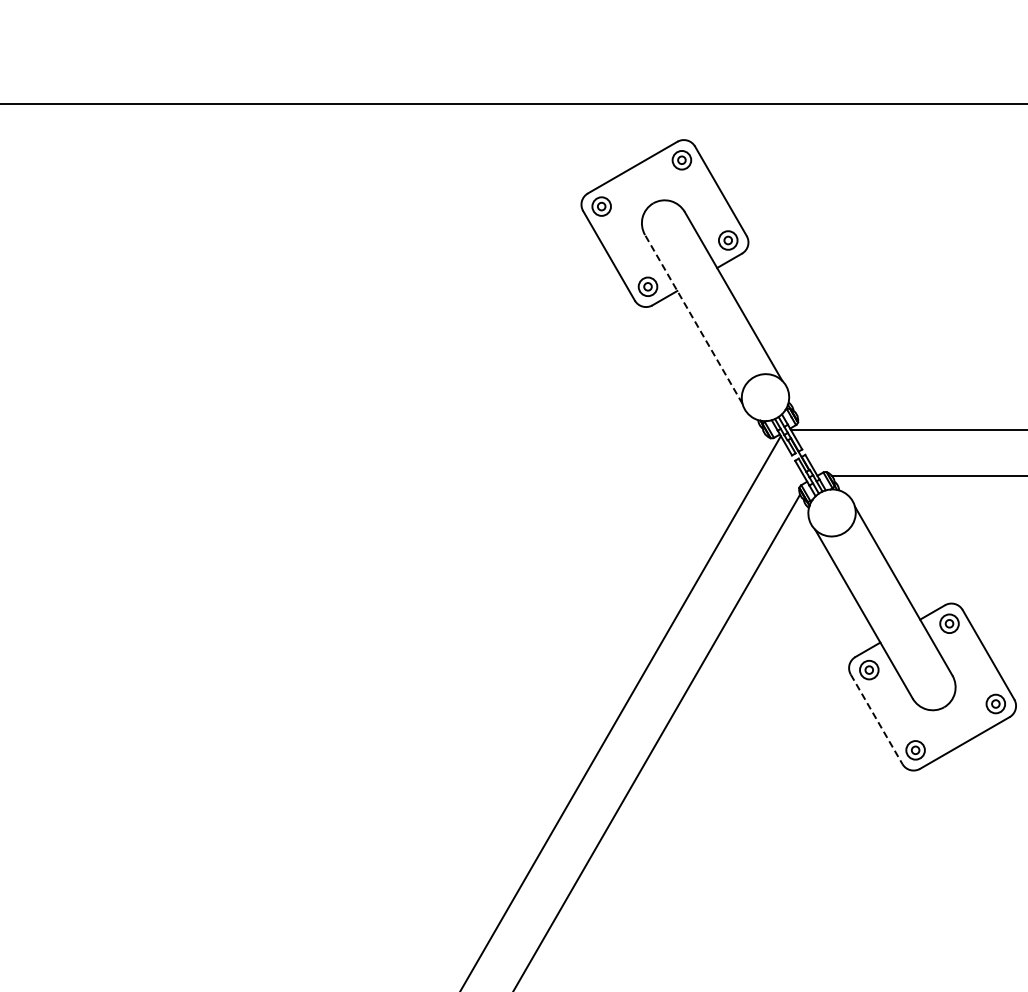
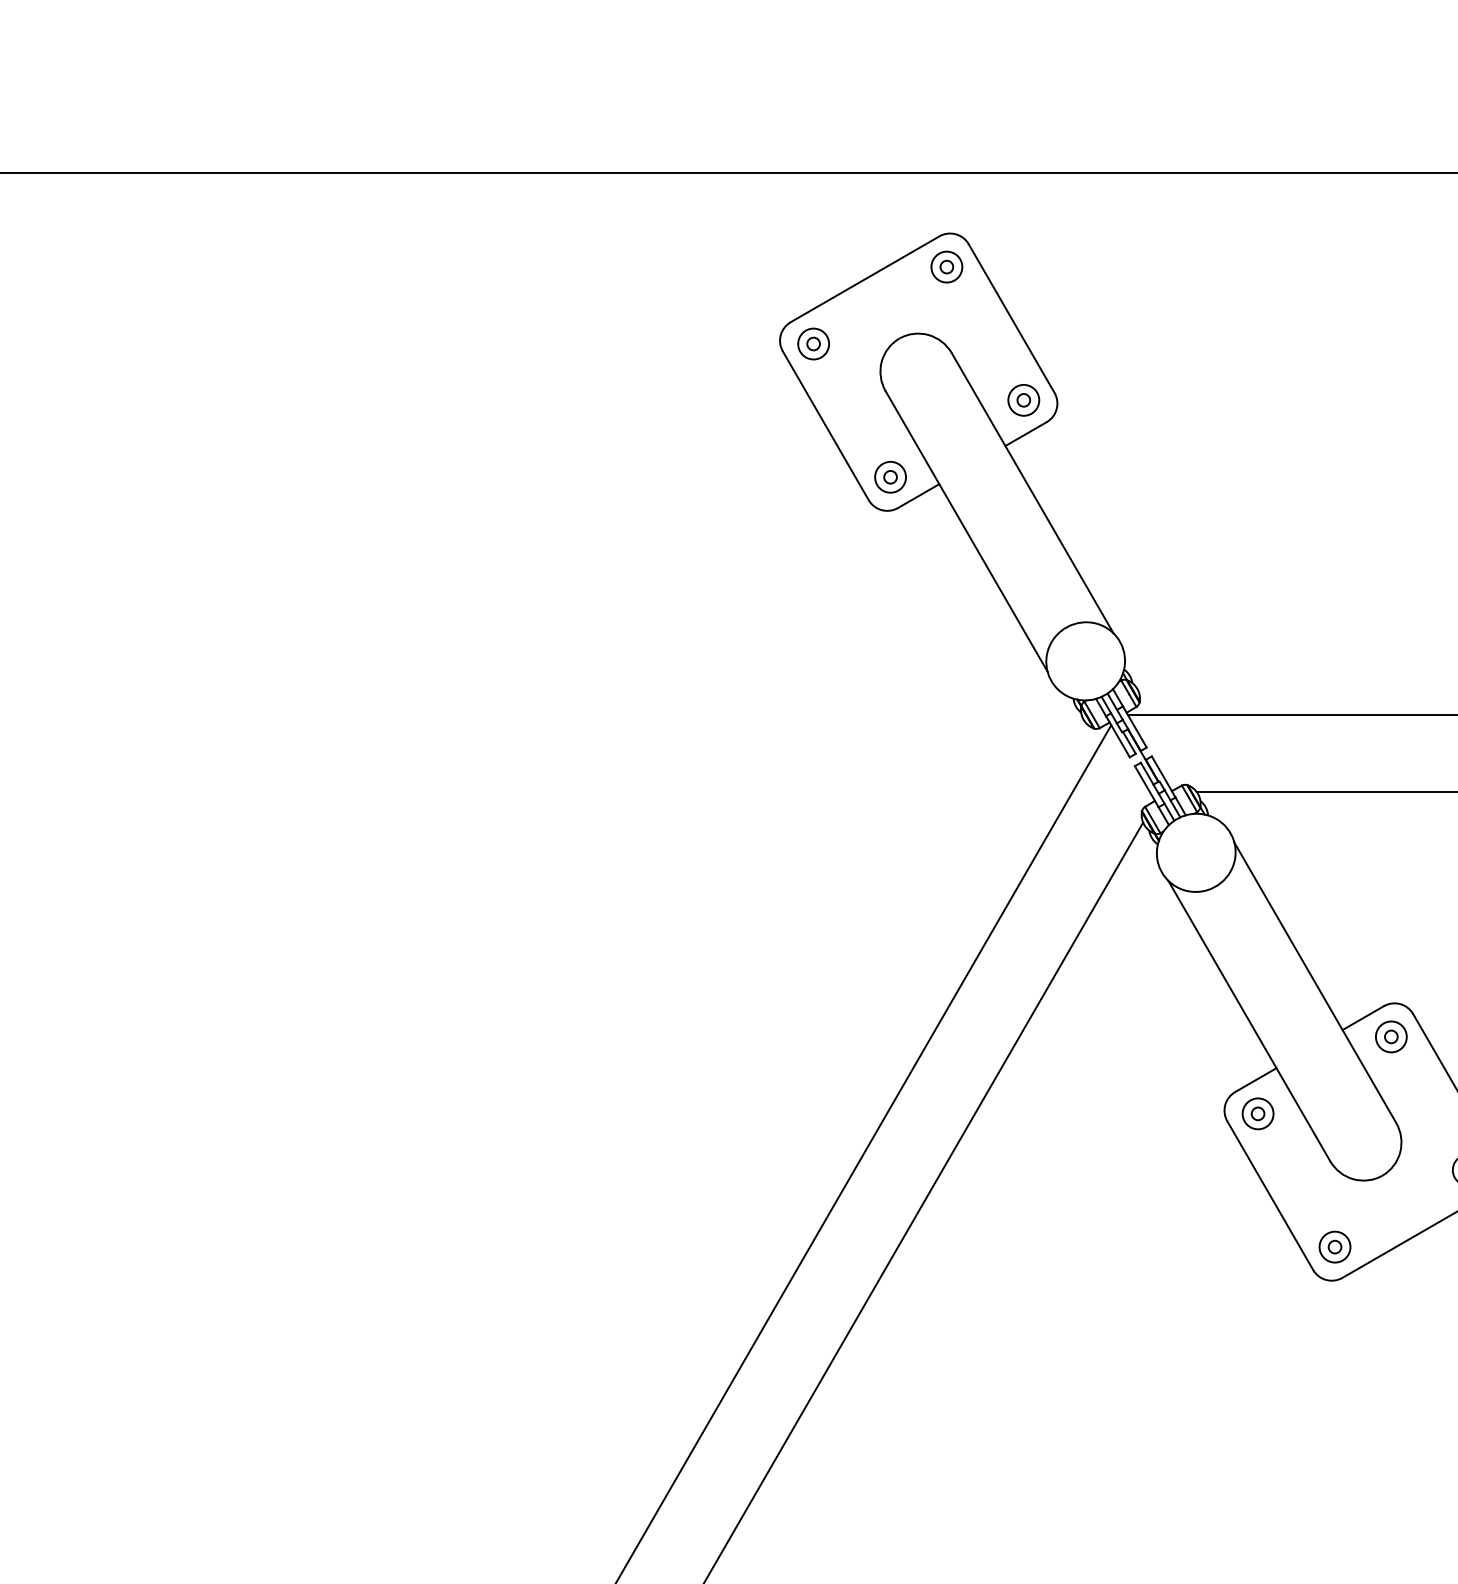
line: (693, 319) -> (966, 531), dashed -> solid
line: (876, 719) -> (1270, 1195), dashed -> solid

